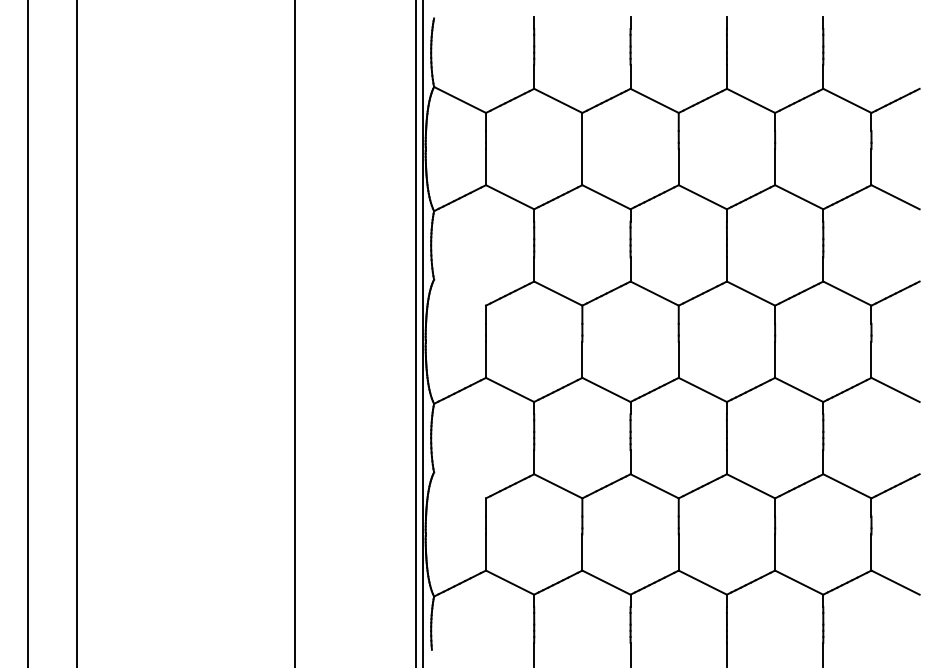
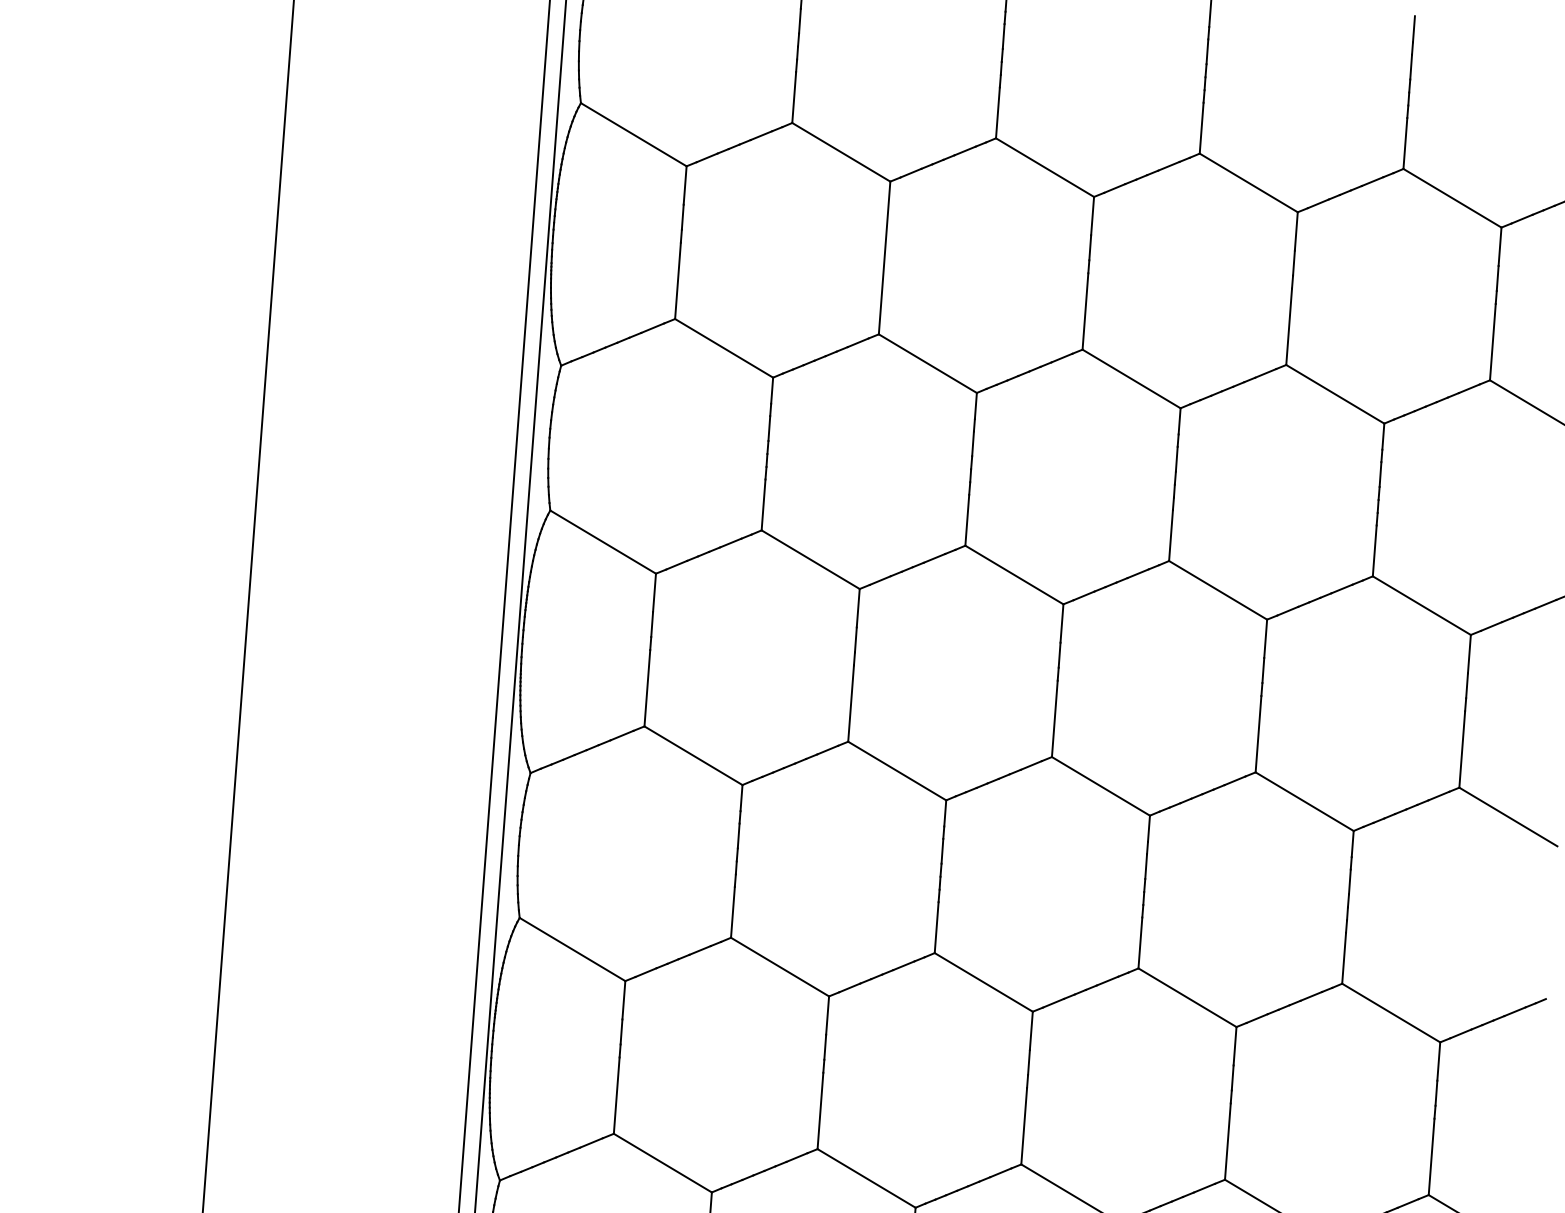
line: (460, 292) -> (604, 541), added
line: (460, 485) -> (573, 949), added

